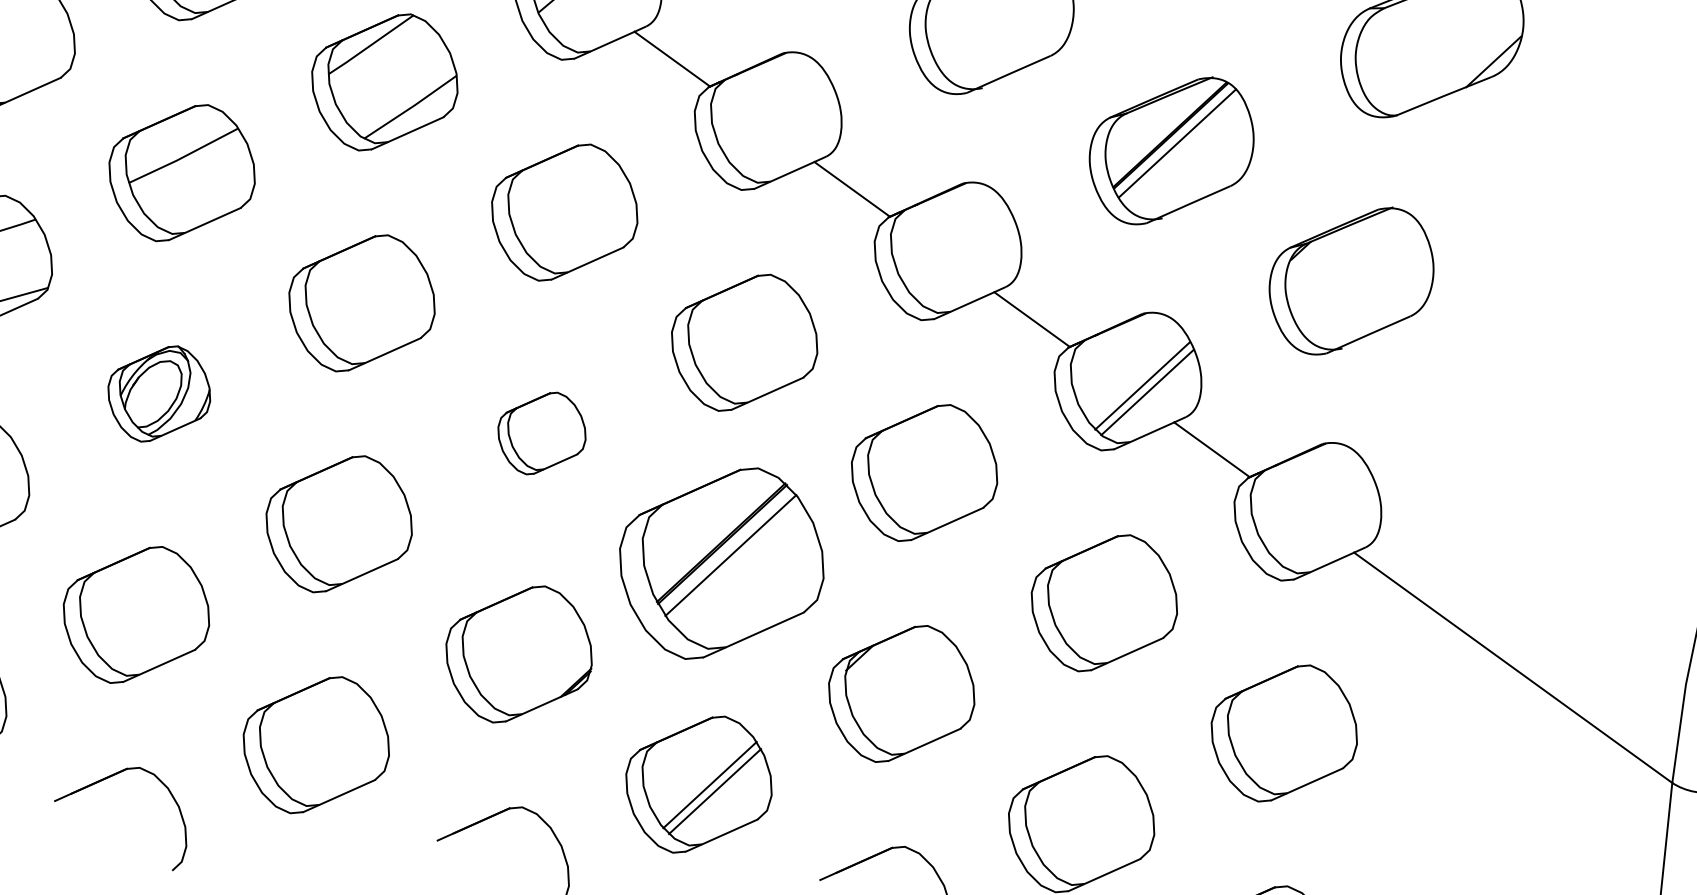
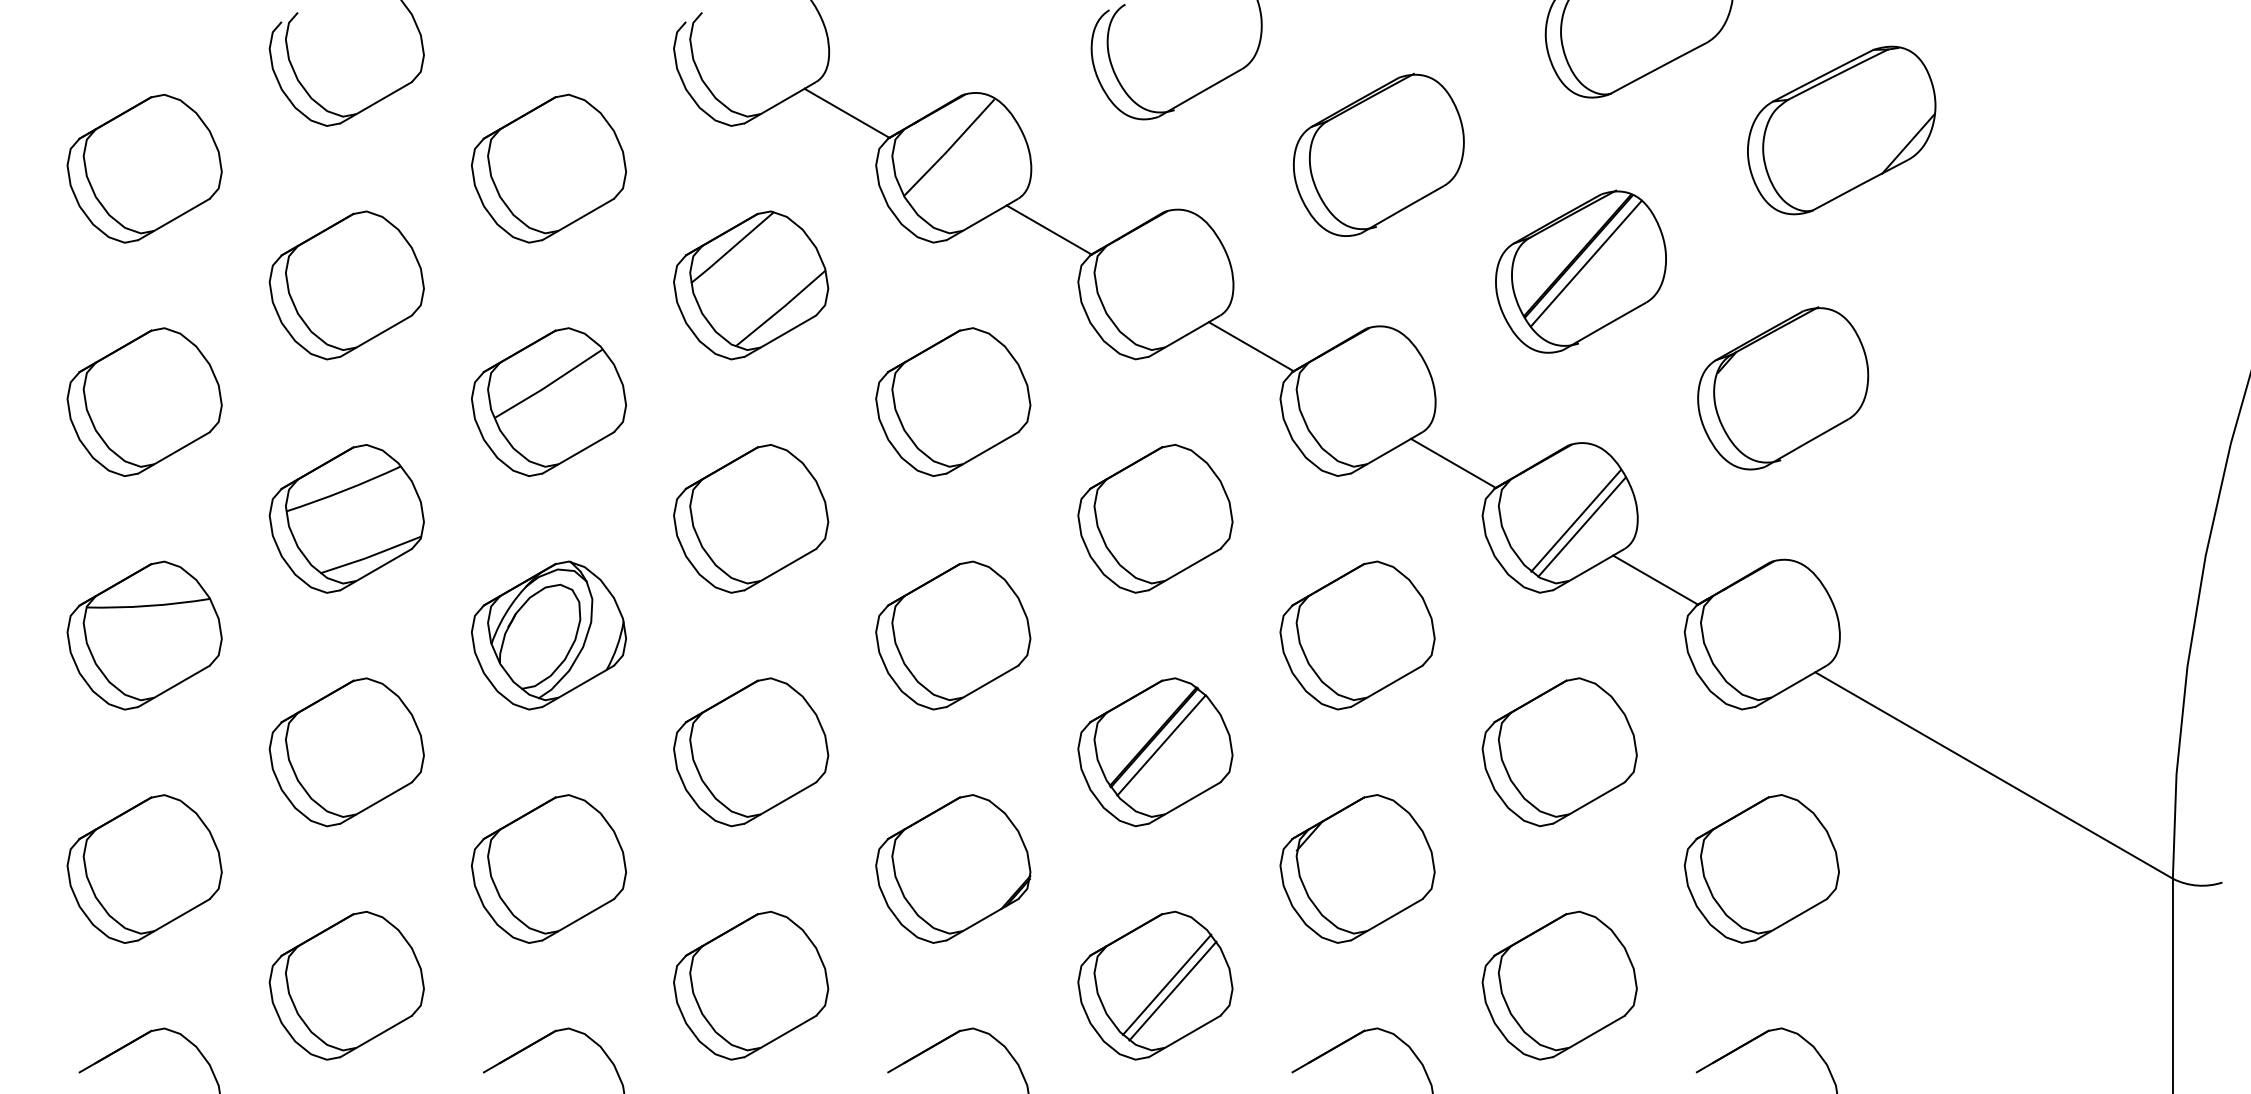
part: (158, 393) -> (548, 635), size x1.43
part: (542, 433) -> (953, 635), size x1.67
part: (721, 564) -> (1155, 752), size x0.71

